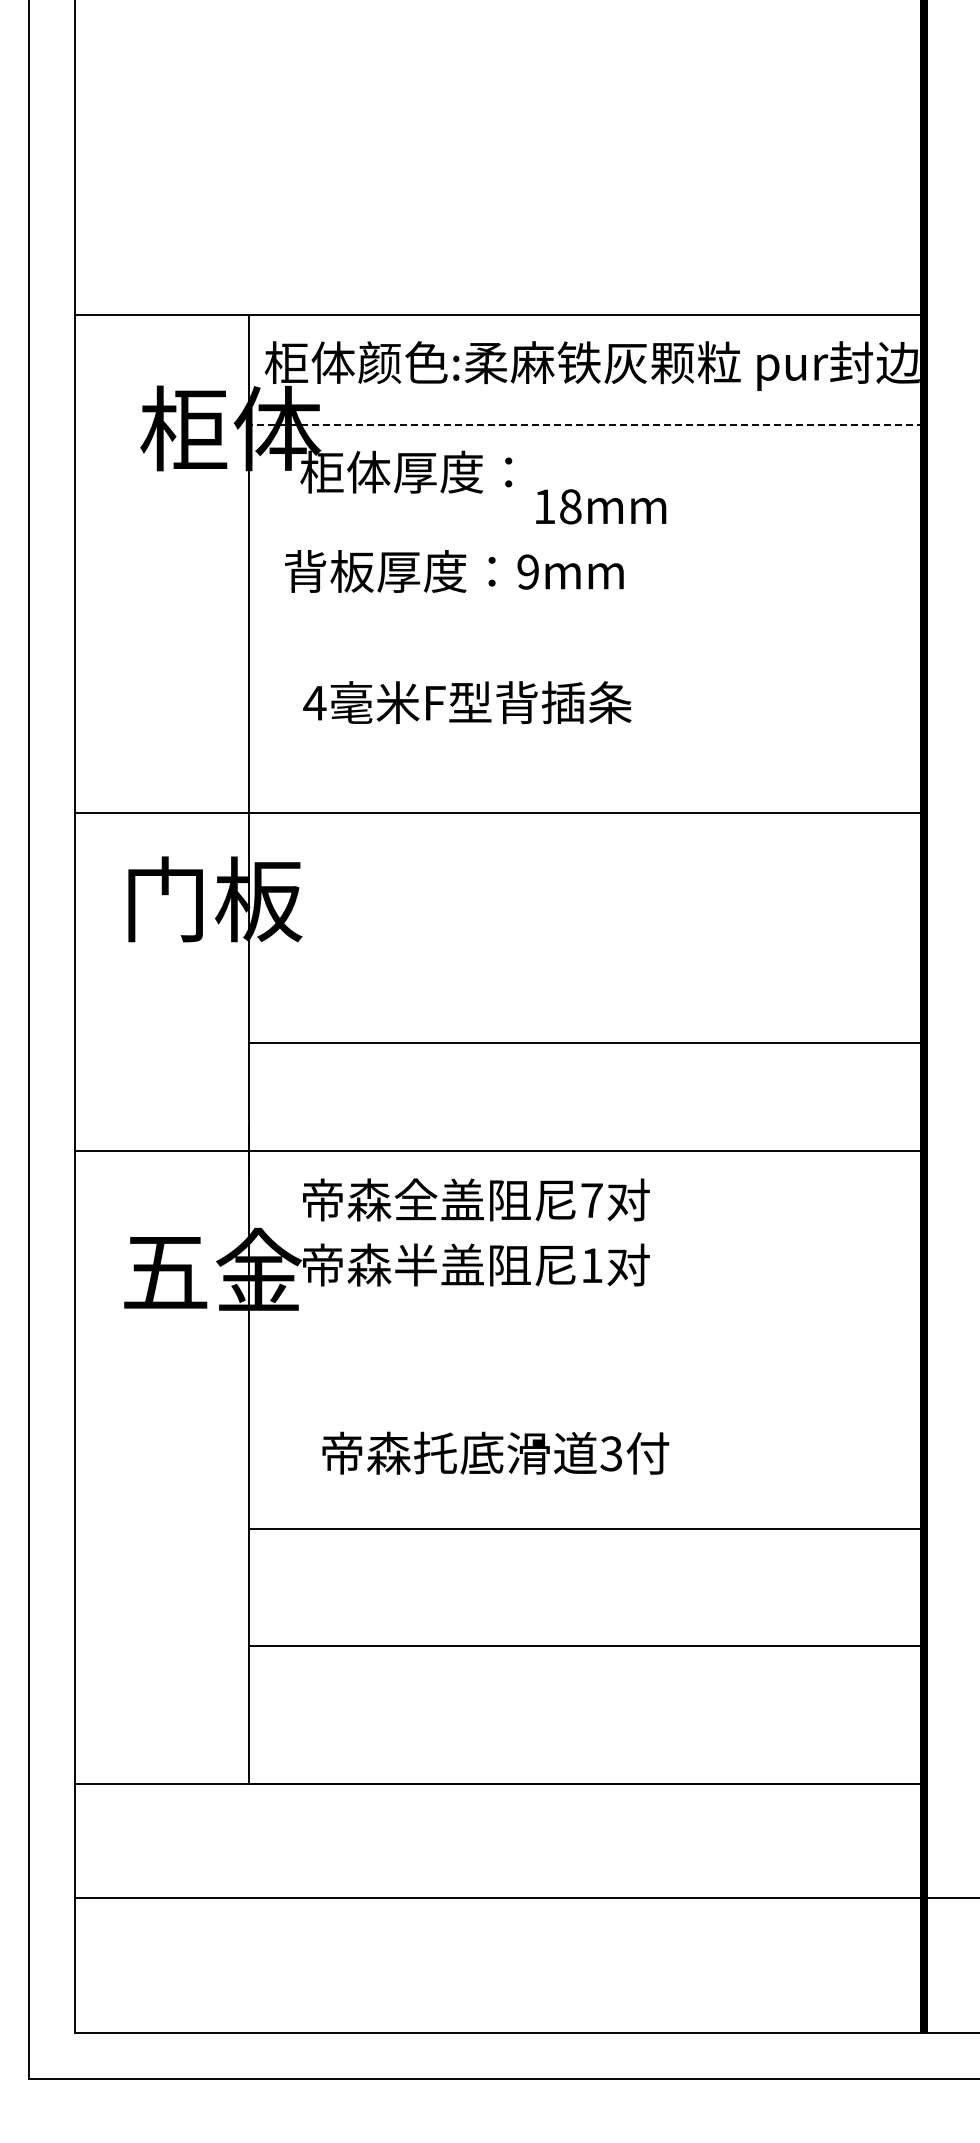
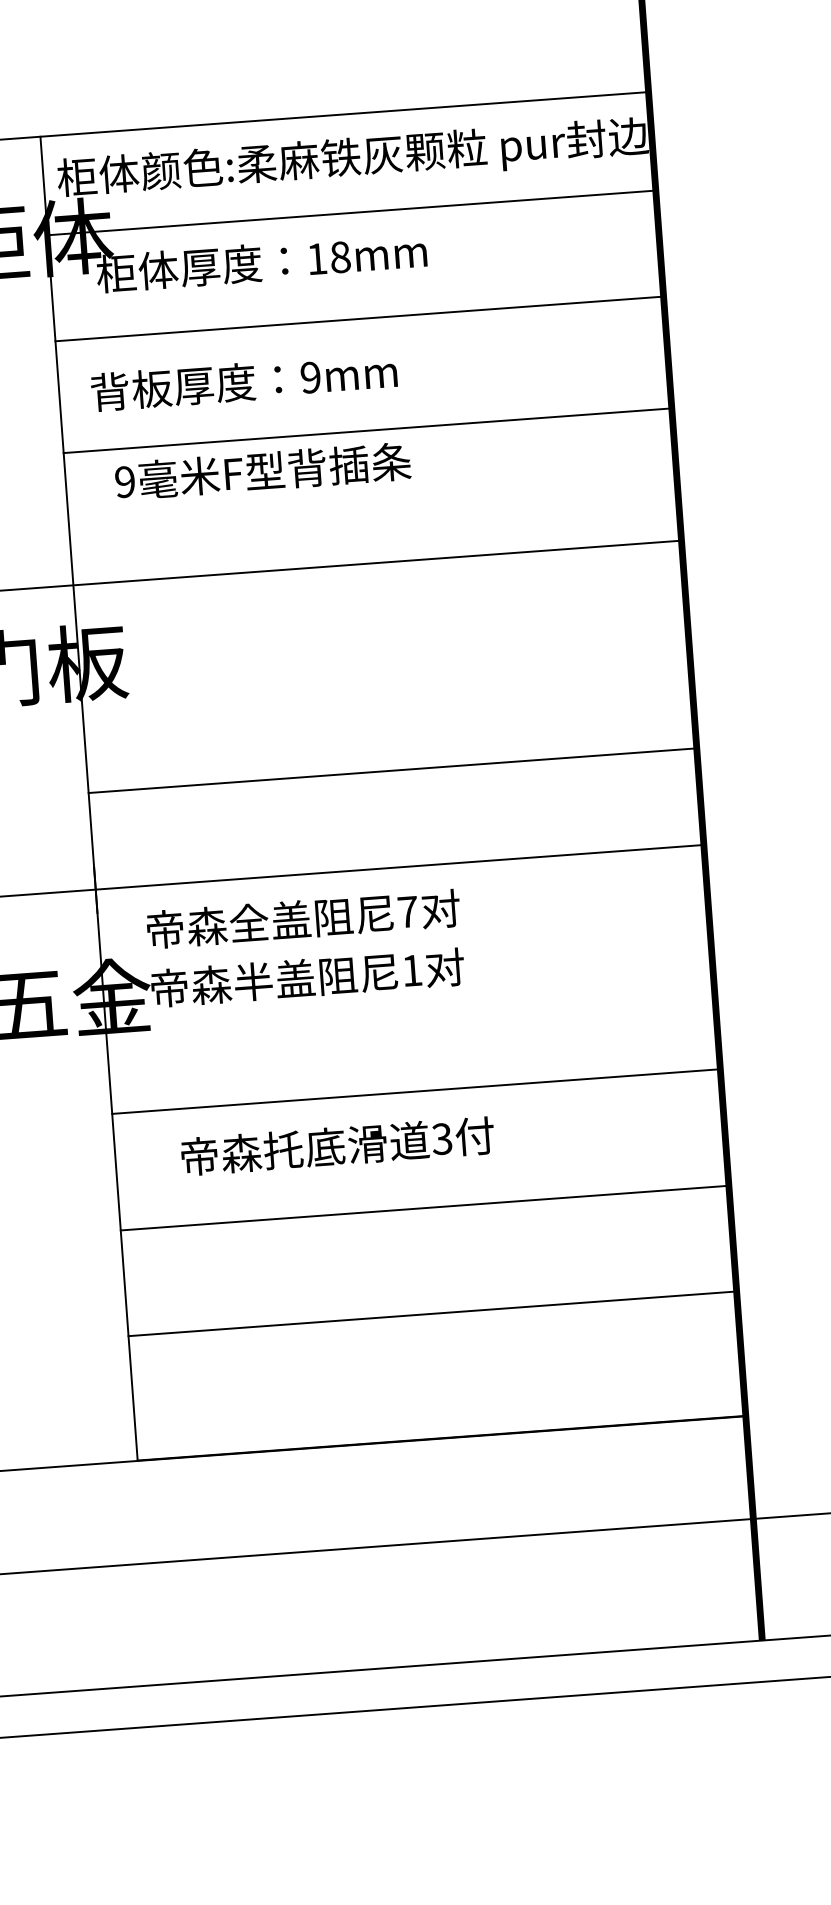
line: (586, 424) -> (351, 212), dashed -> solid
text: (601, 506) -> (368, 255), moved
line: (586, 542) -> (359, 319), added
text: (454, 571) -> (244, 382), moved
line: (586, 666) -> (367, 430), added
text: (314, 702) -> (124, 481), 4 -> 9
line: (586, 1399) -> (416, 1091), added

